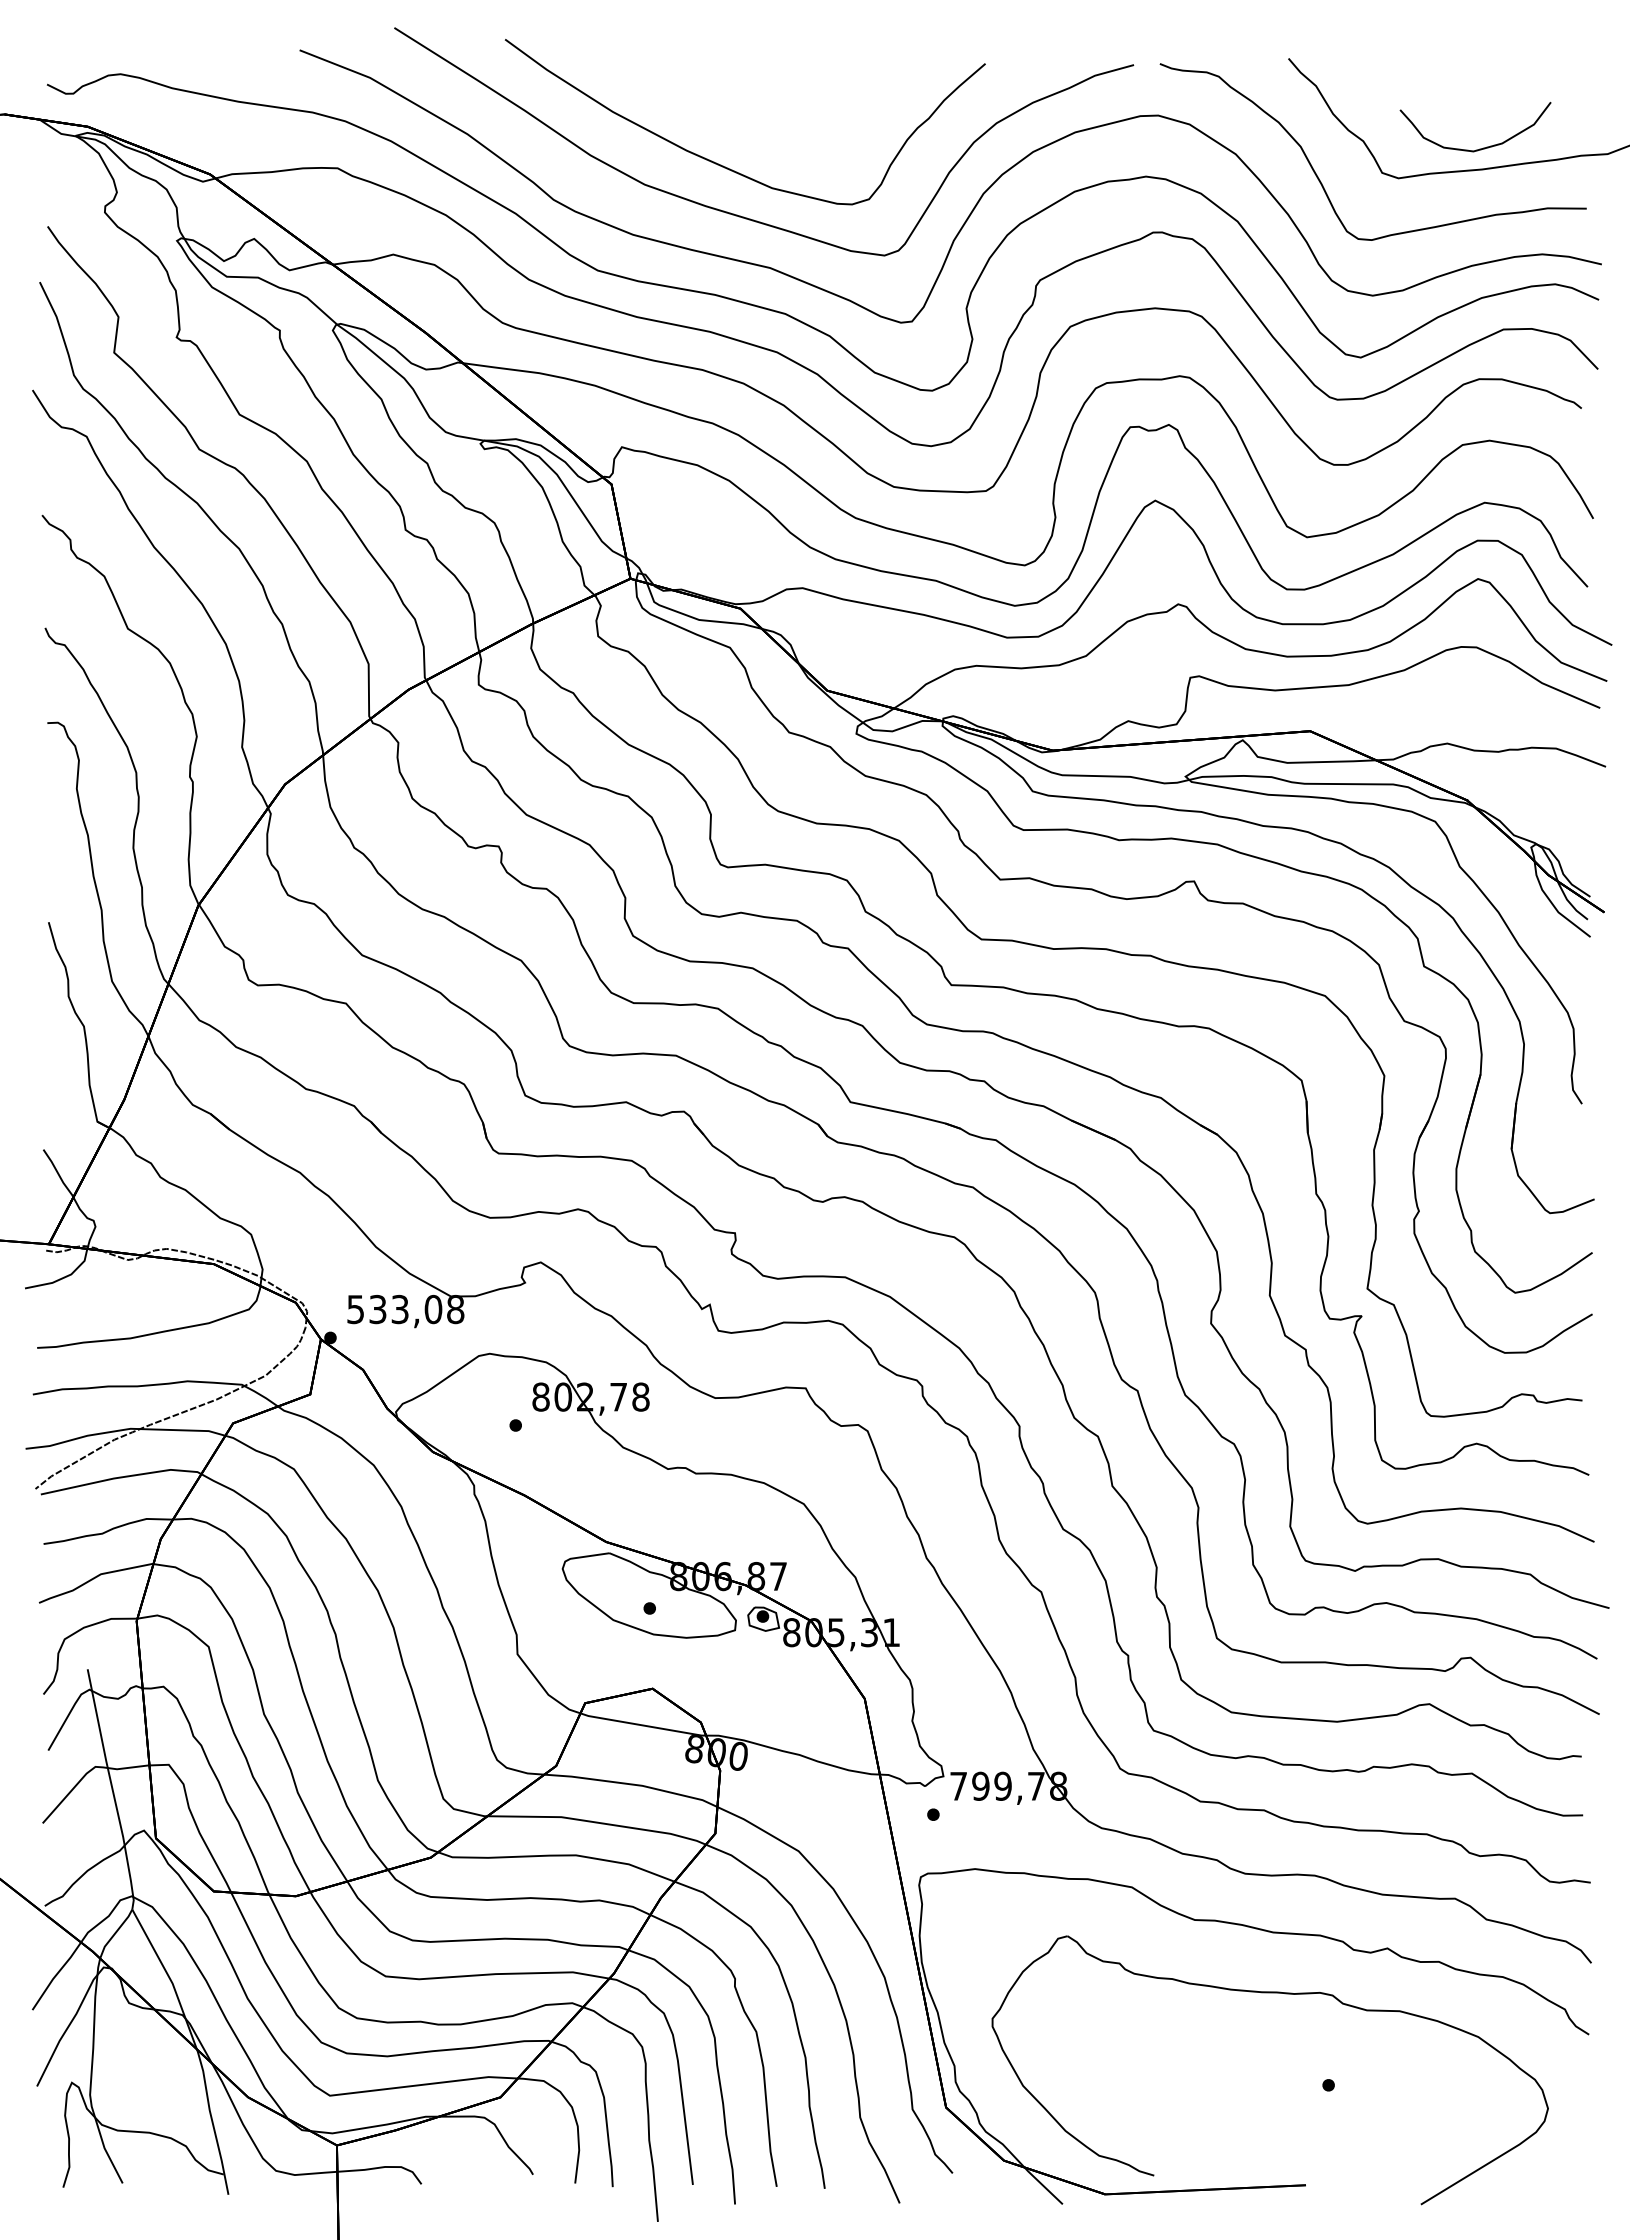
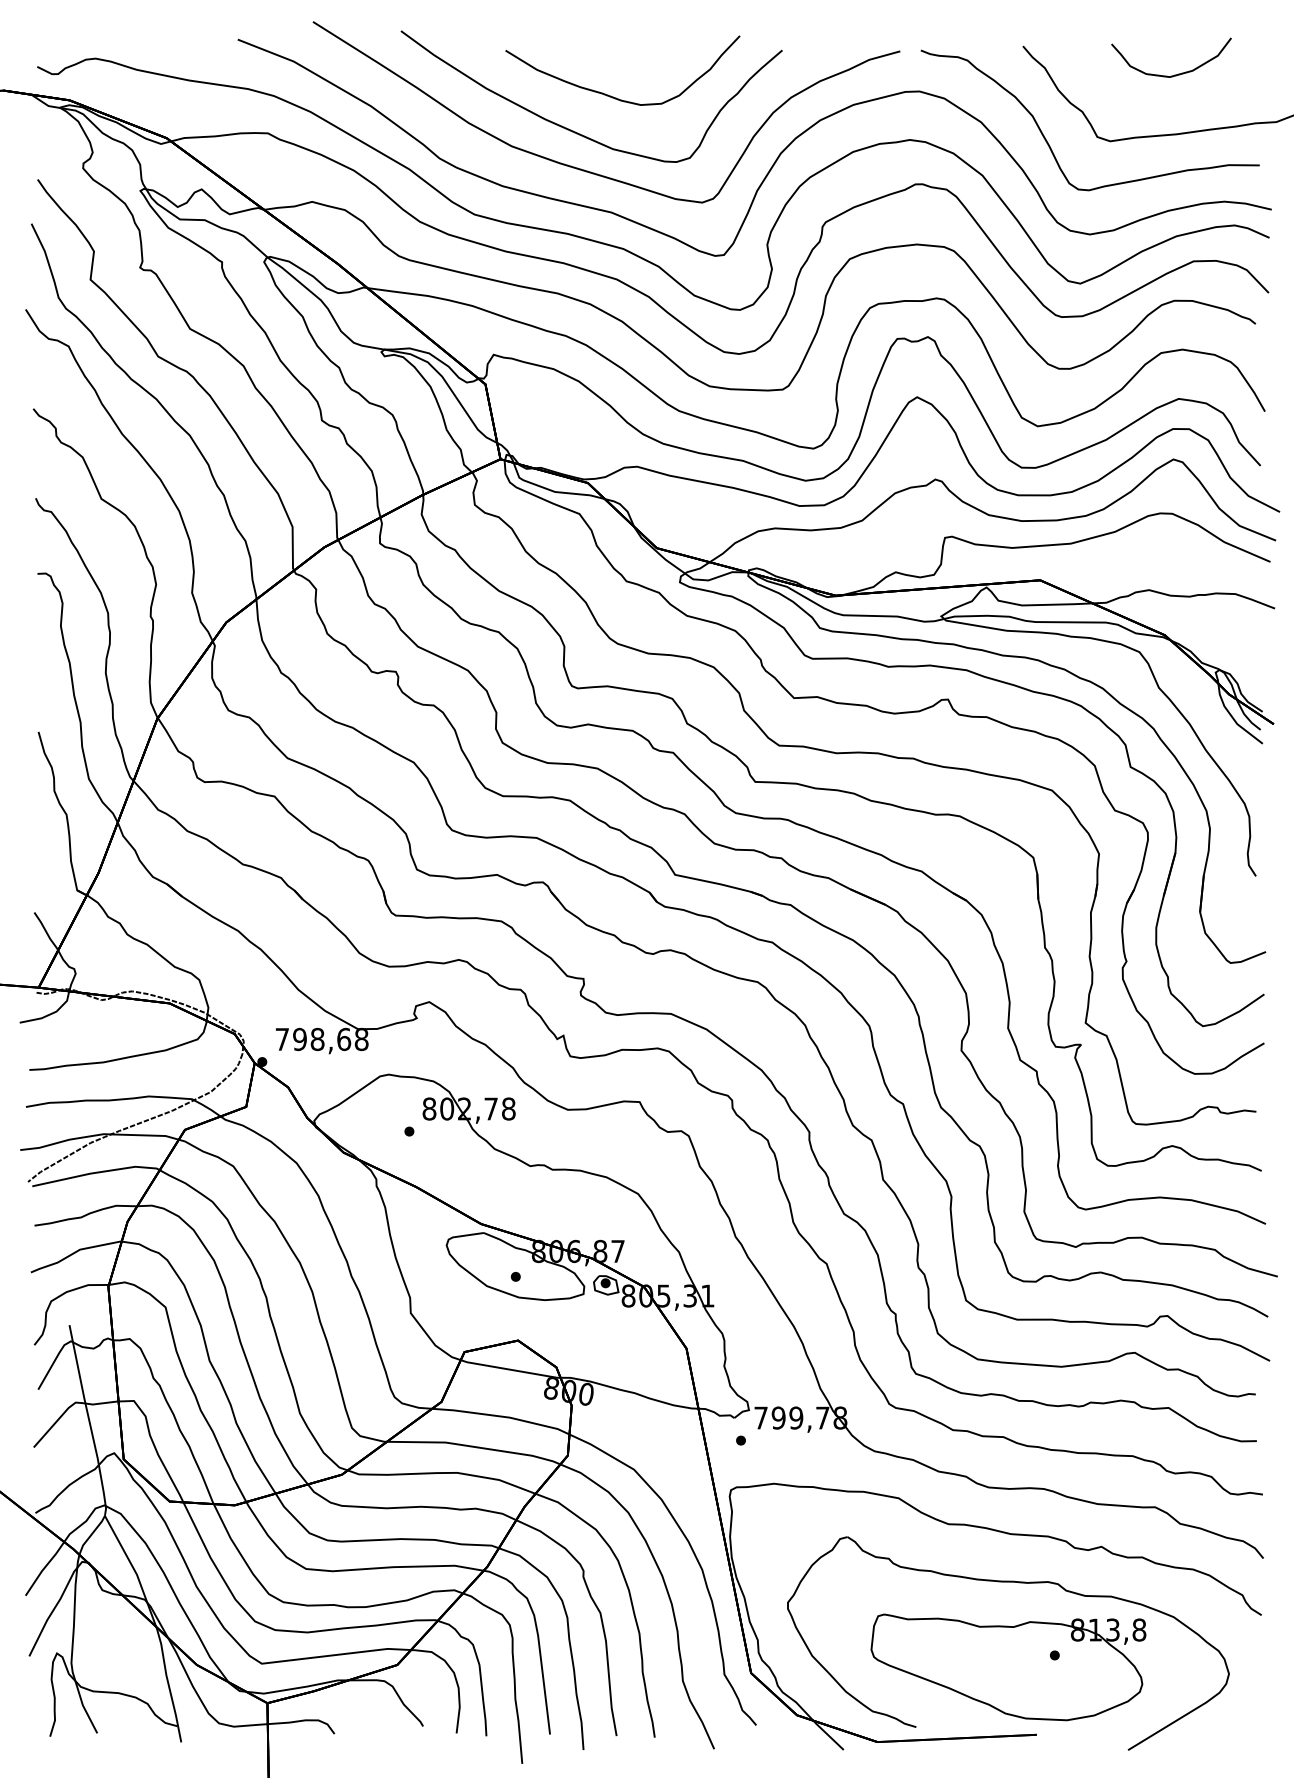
curve: (773, 122) -> (614, 96), added
curve: (1479, 148) -> (1174, 74), moved
text: (394, 1309) -> (313, 1039), 533,08 -> 798,68
part: (1269, 2099) -> (1007, 1666), added

